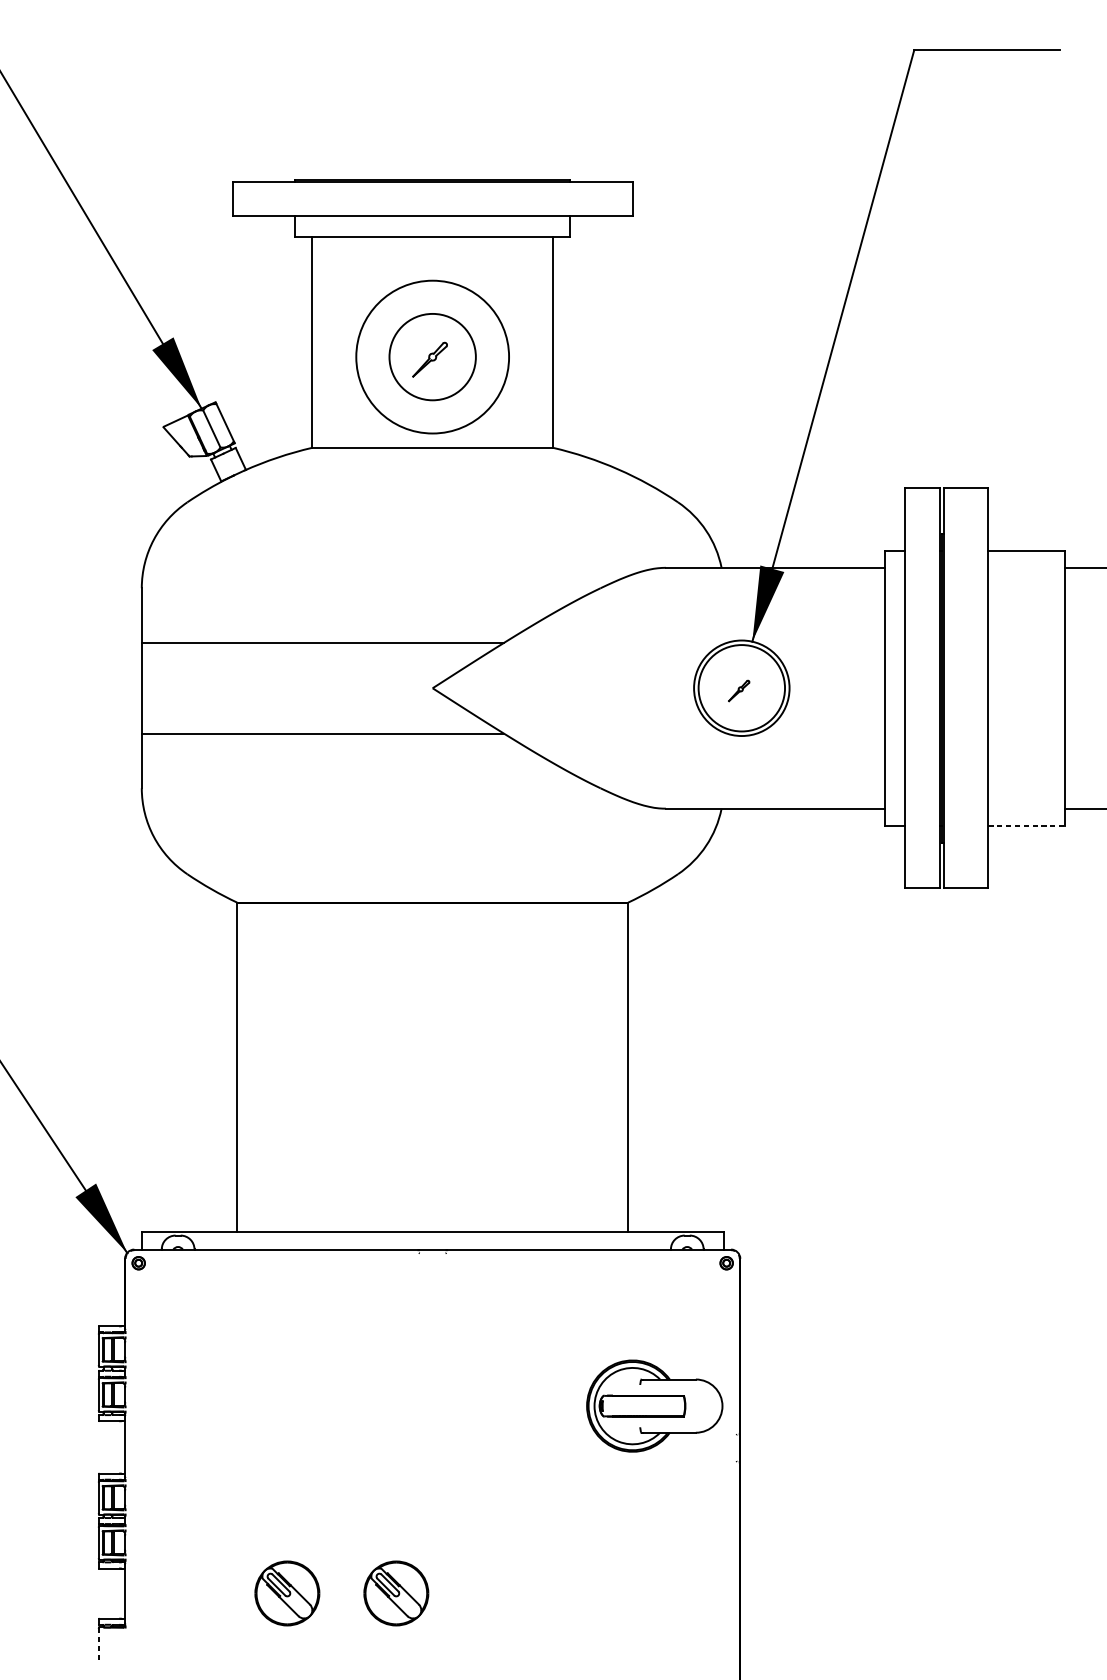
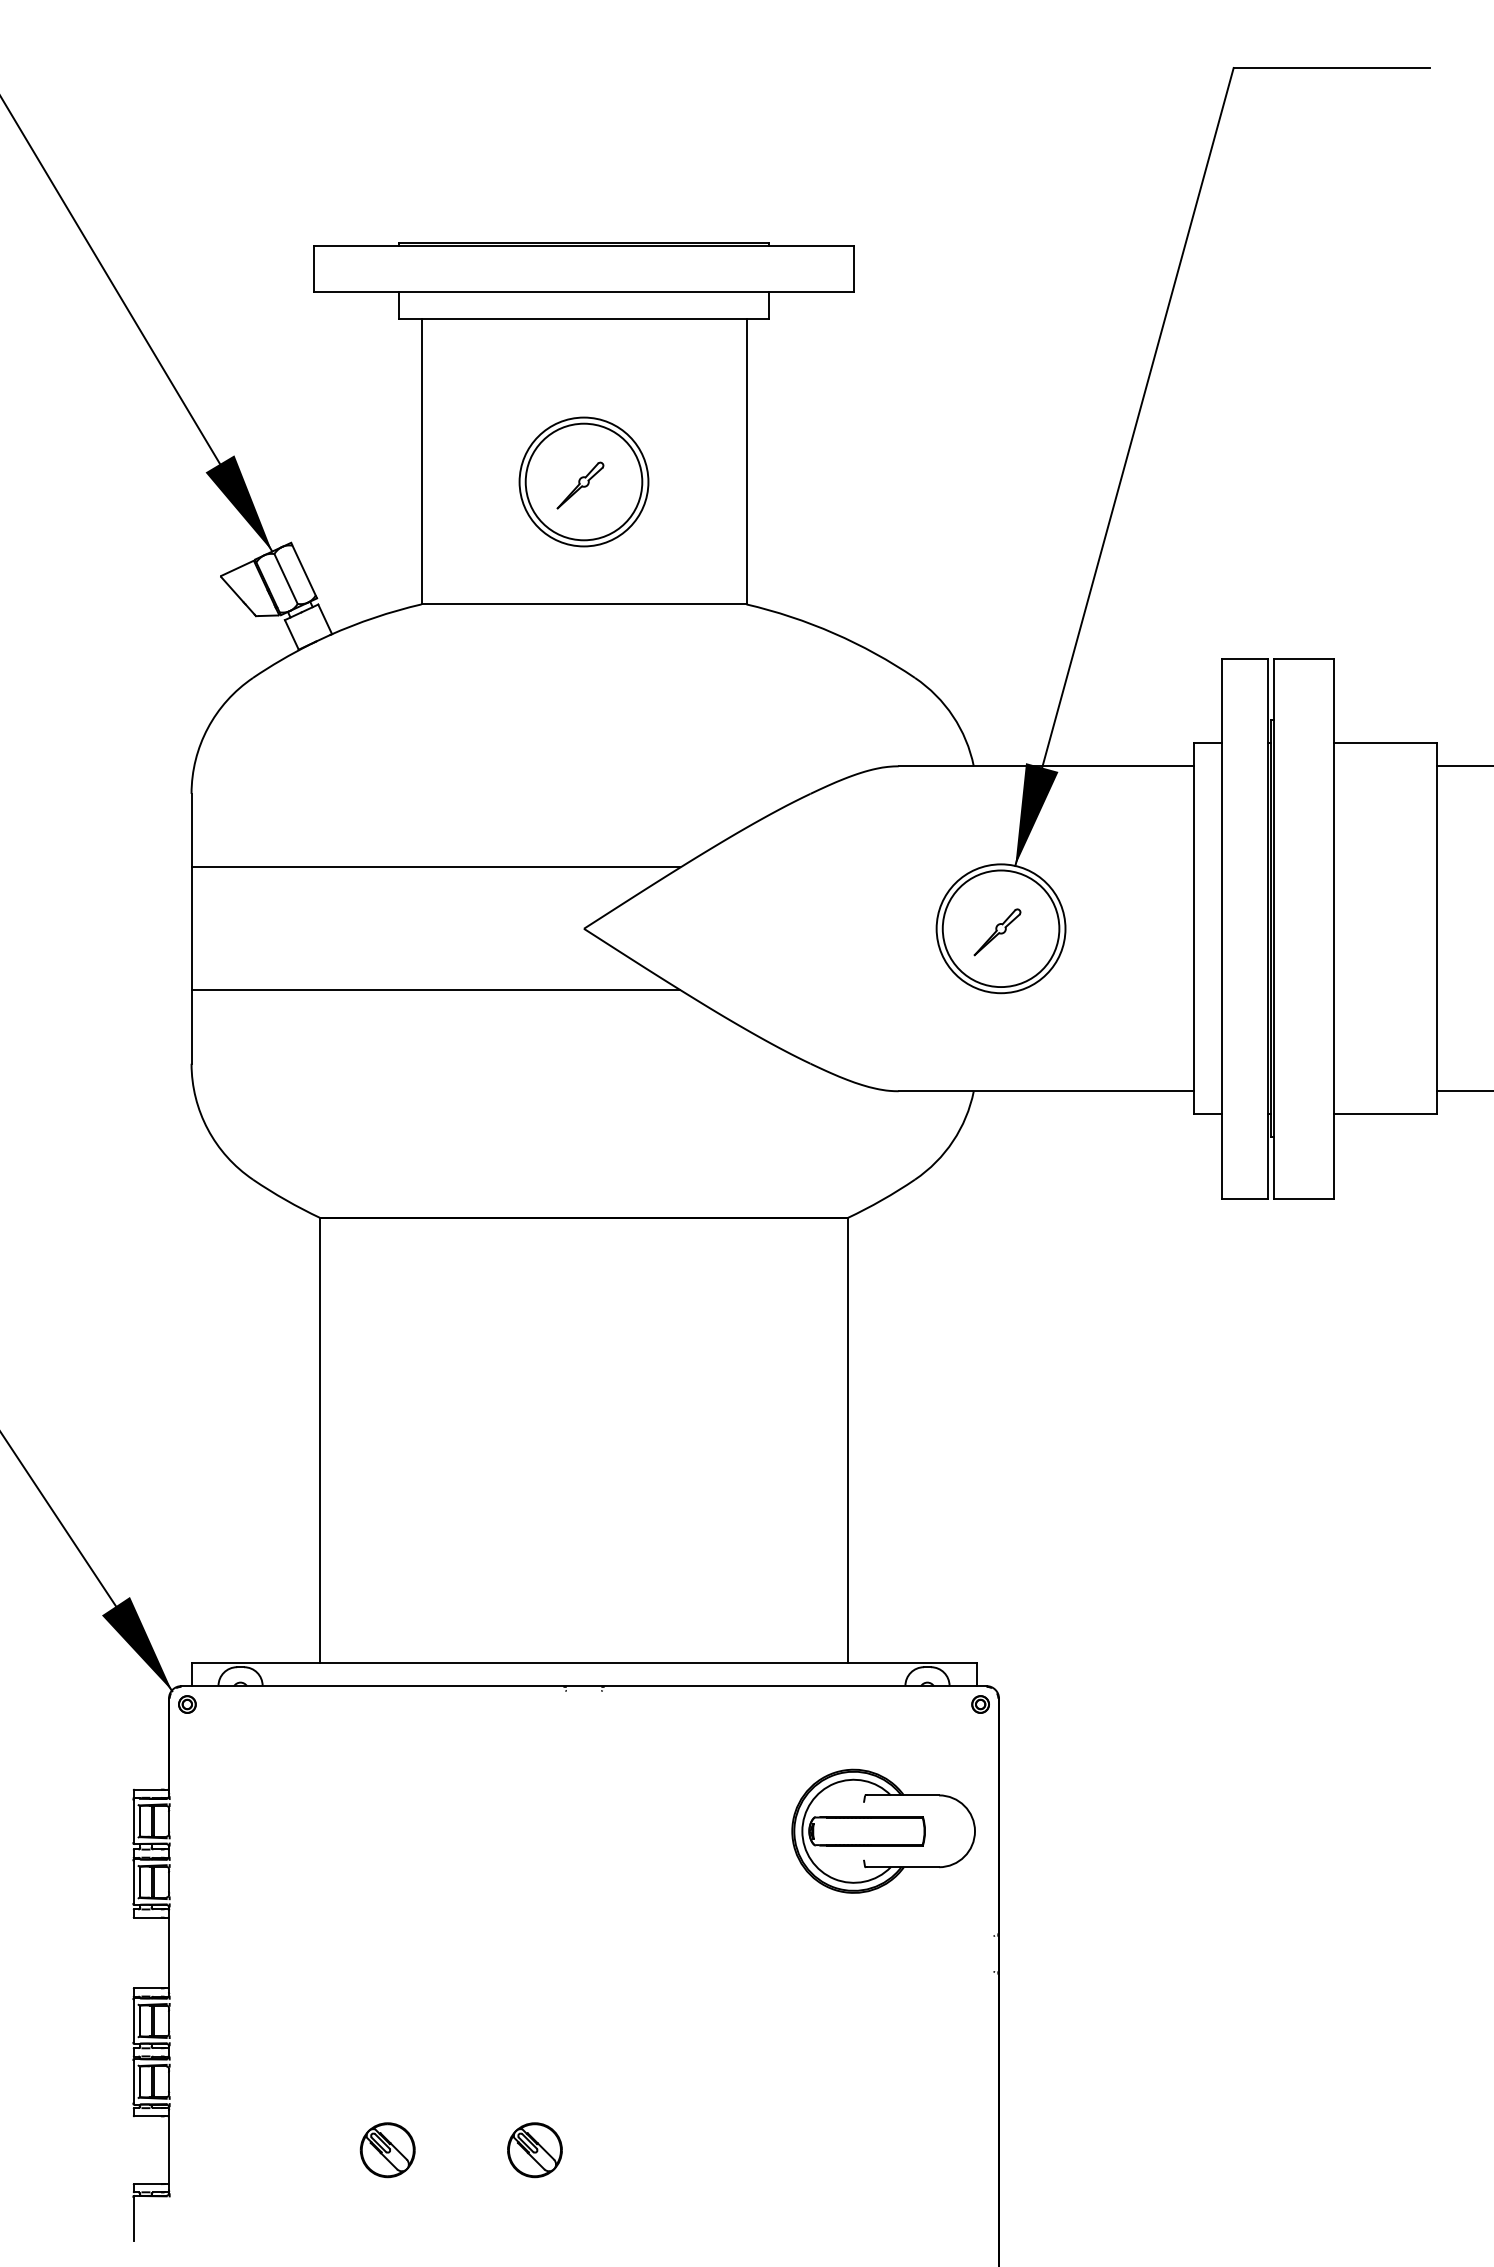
circle: (432, 356) -> (583, 481), size x0.62
part: (739, 691) -> (997, 932), size x1.67
line: (1026, 825) -> (1385, 1114), dashed -> solid
part: (654, 1405) -> (883, 1830), moved
part: (287, 1593) -> (387, 2150), size x0.62
part: (395, 1593) -> (534, 2150), size x0.62
line: (98, 1644) -> (133, 2218), dashed -> solid

